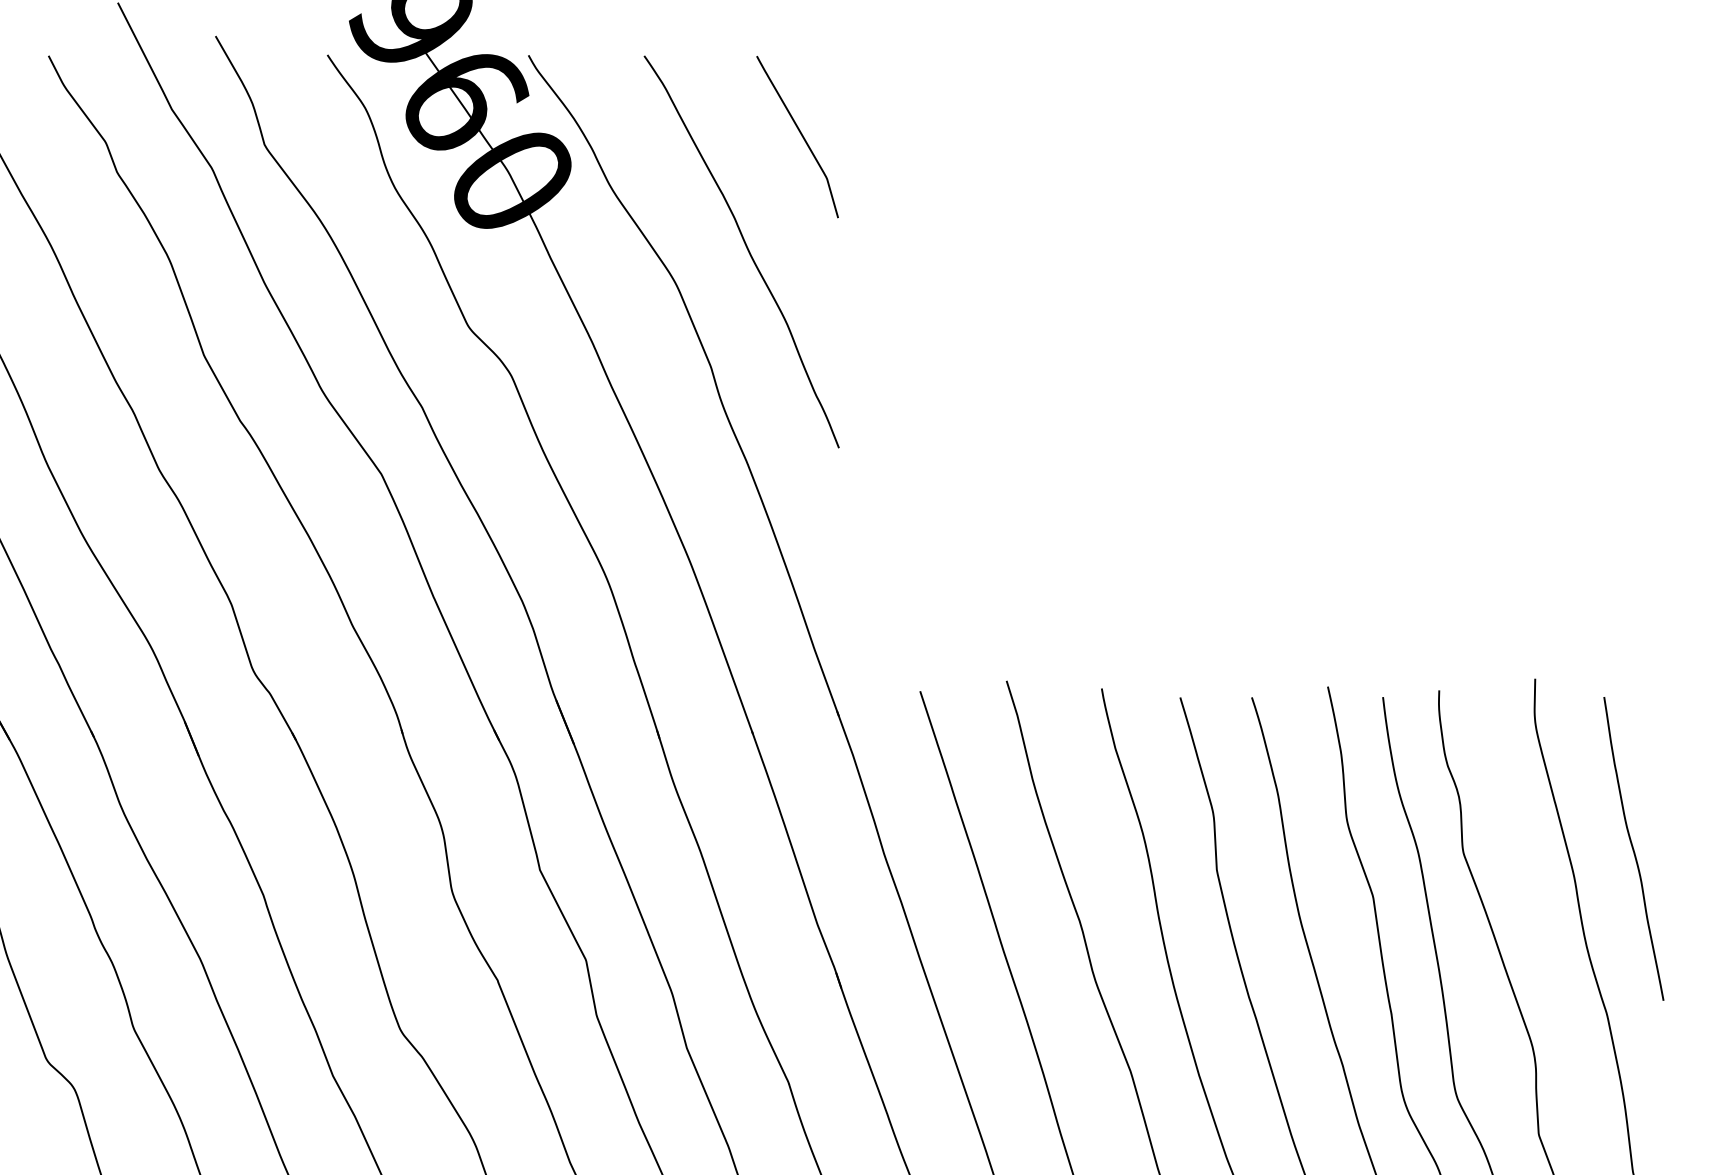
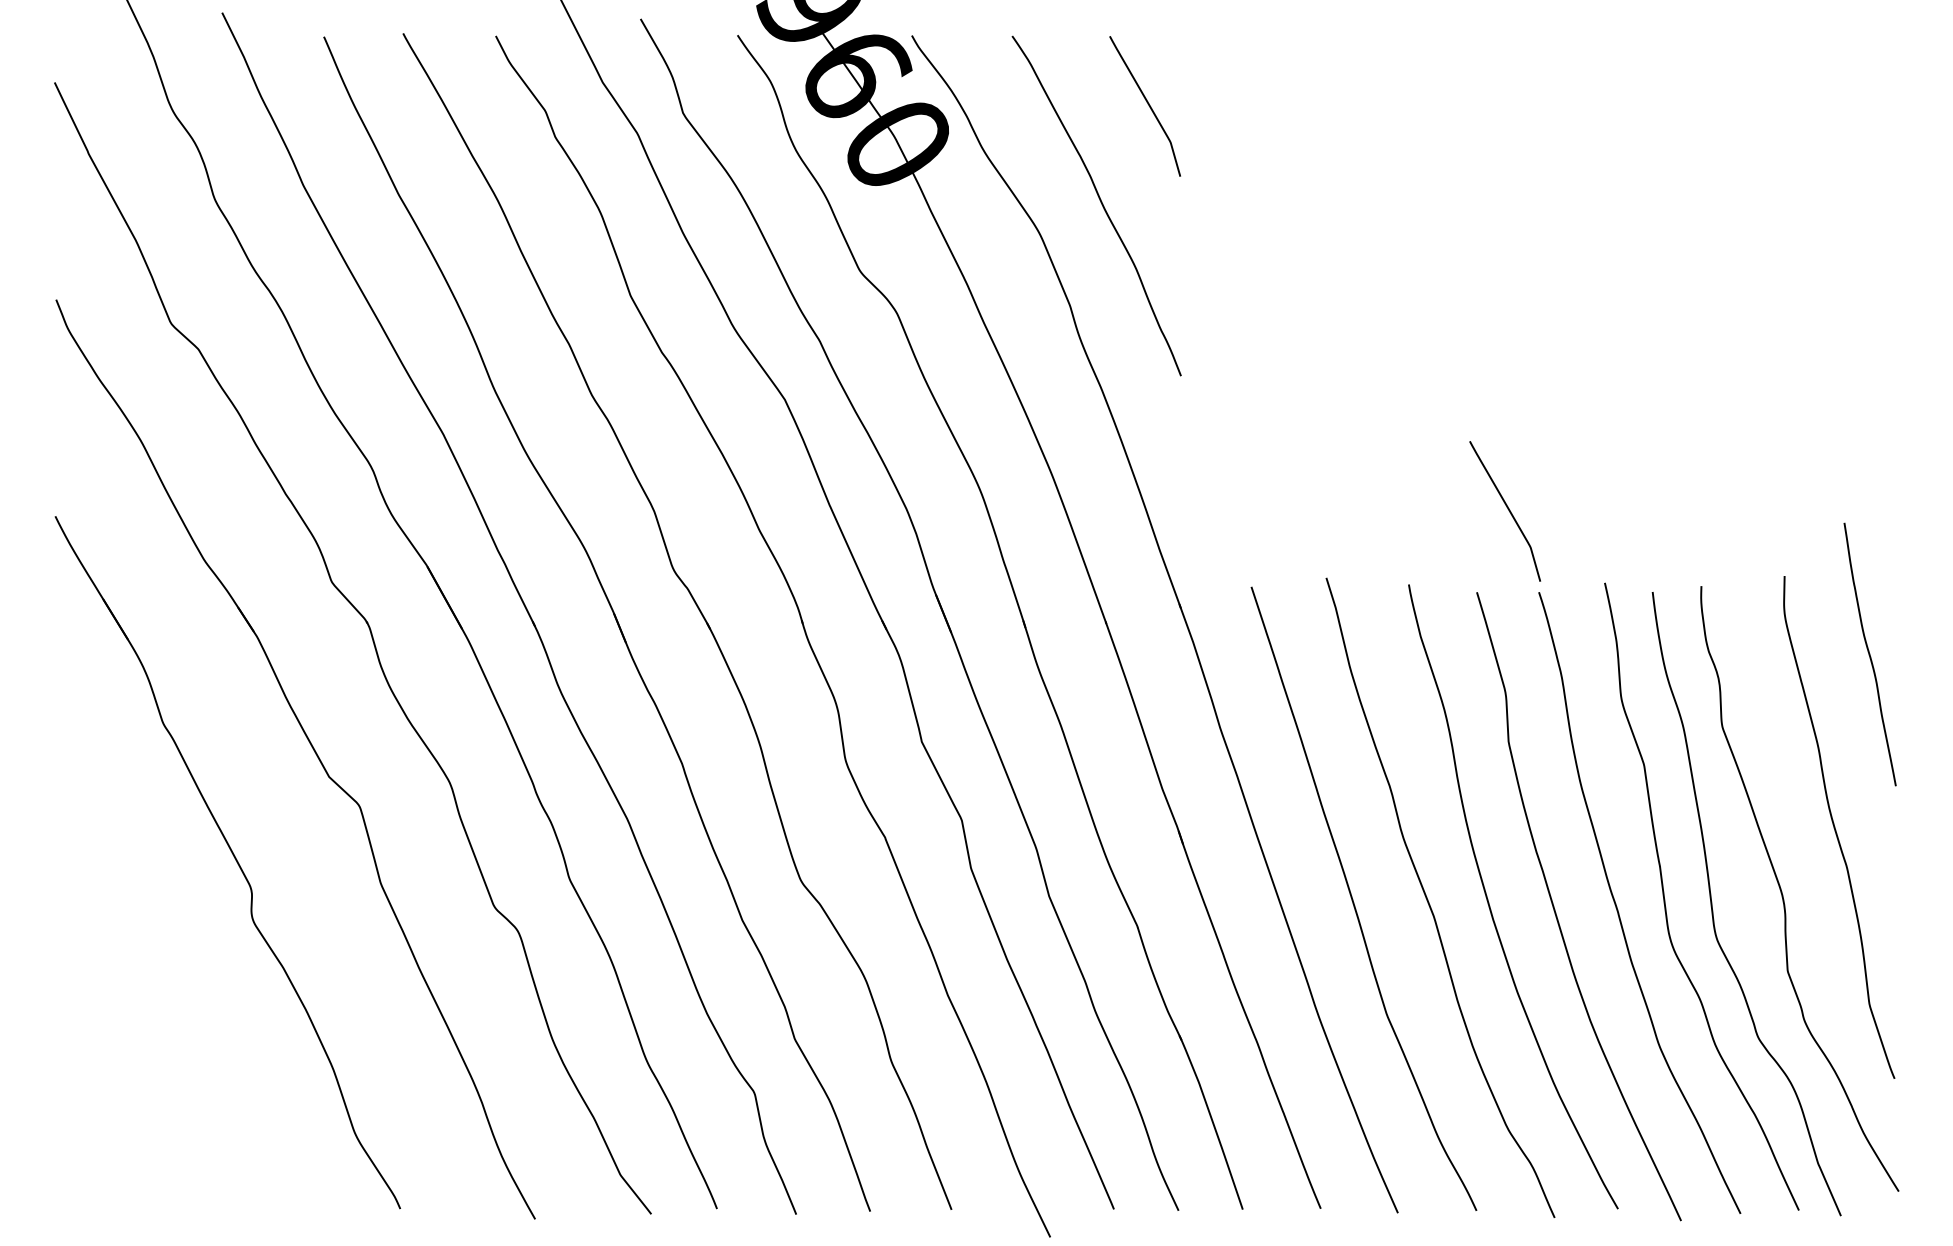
curve: (1215, 601) -> (1507, 509), added
curve: (1633, 848) -> (1869, 654), moved

